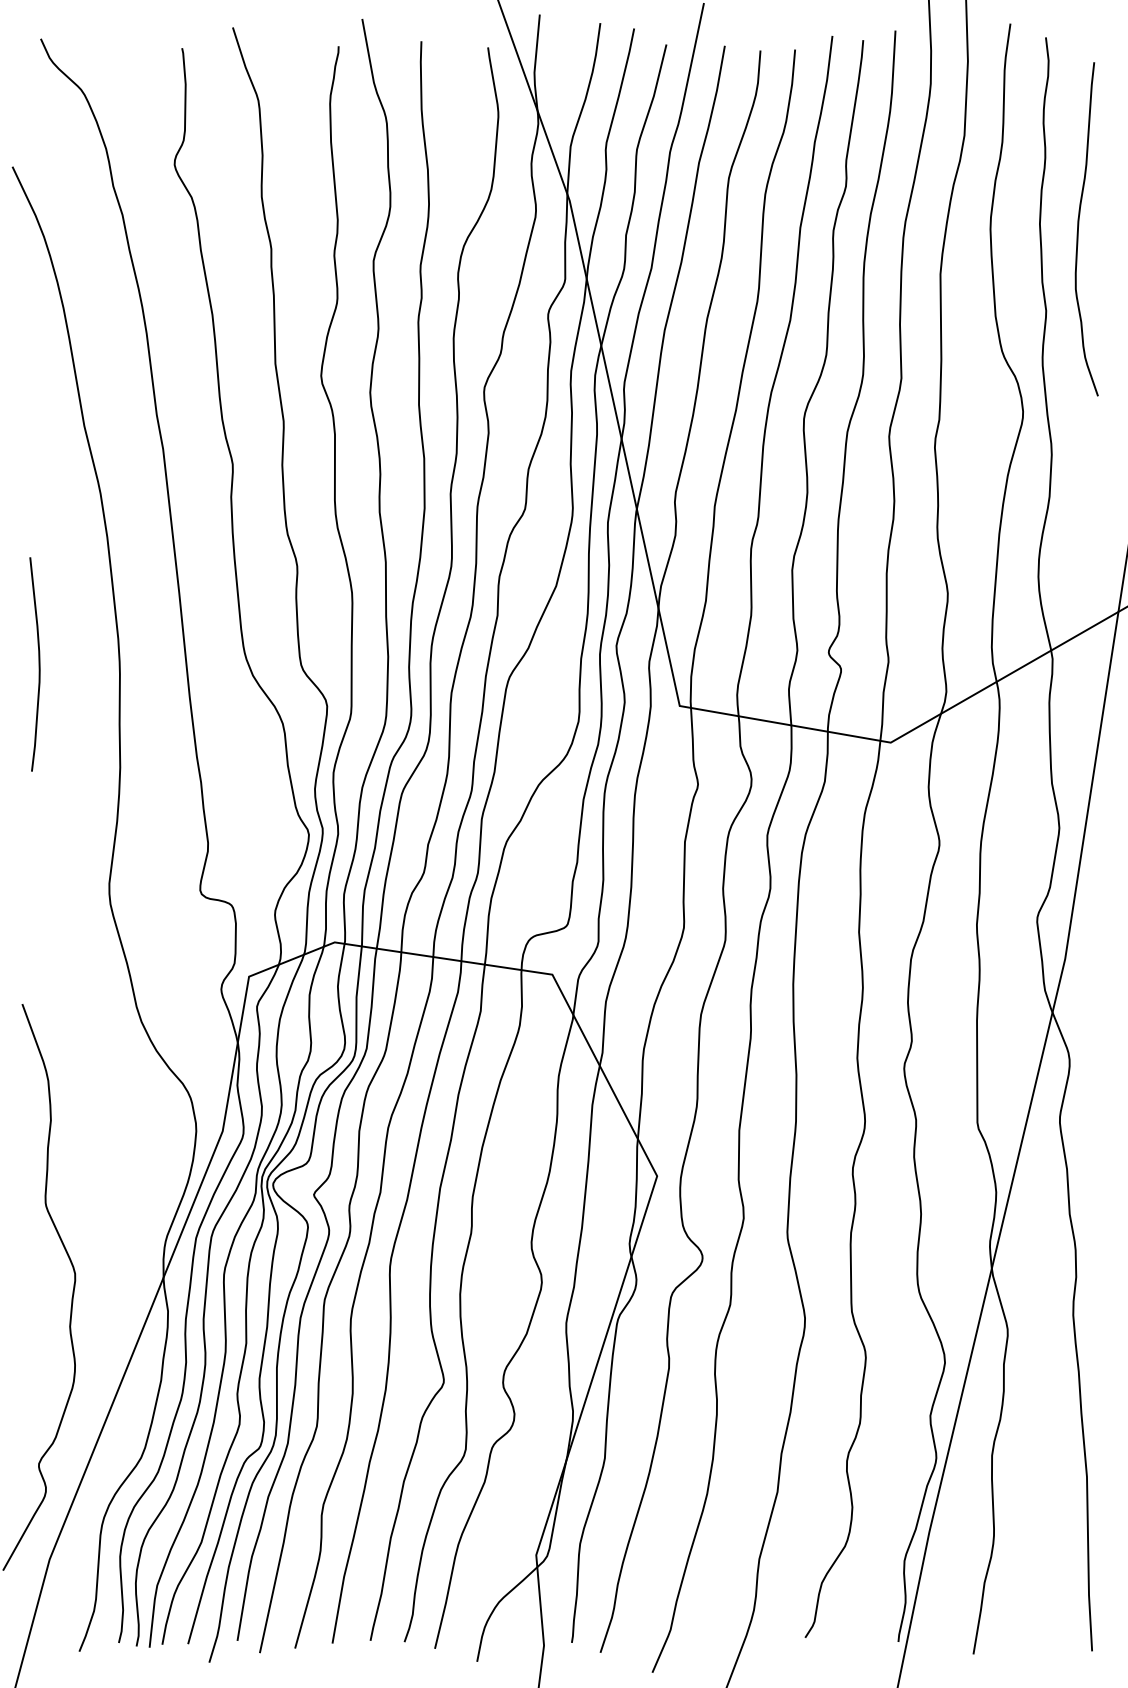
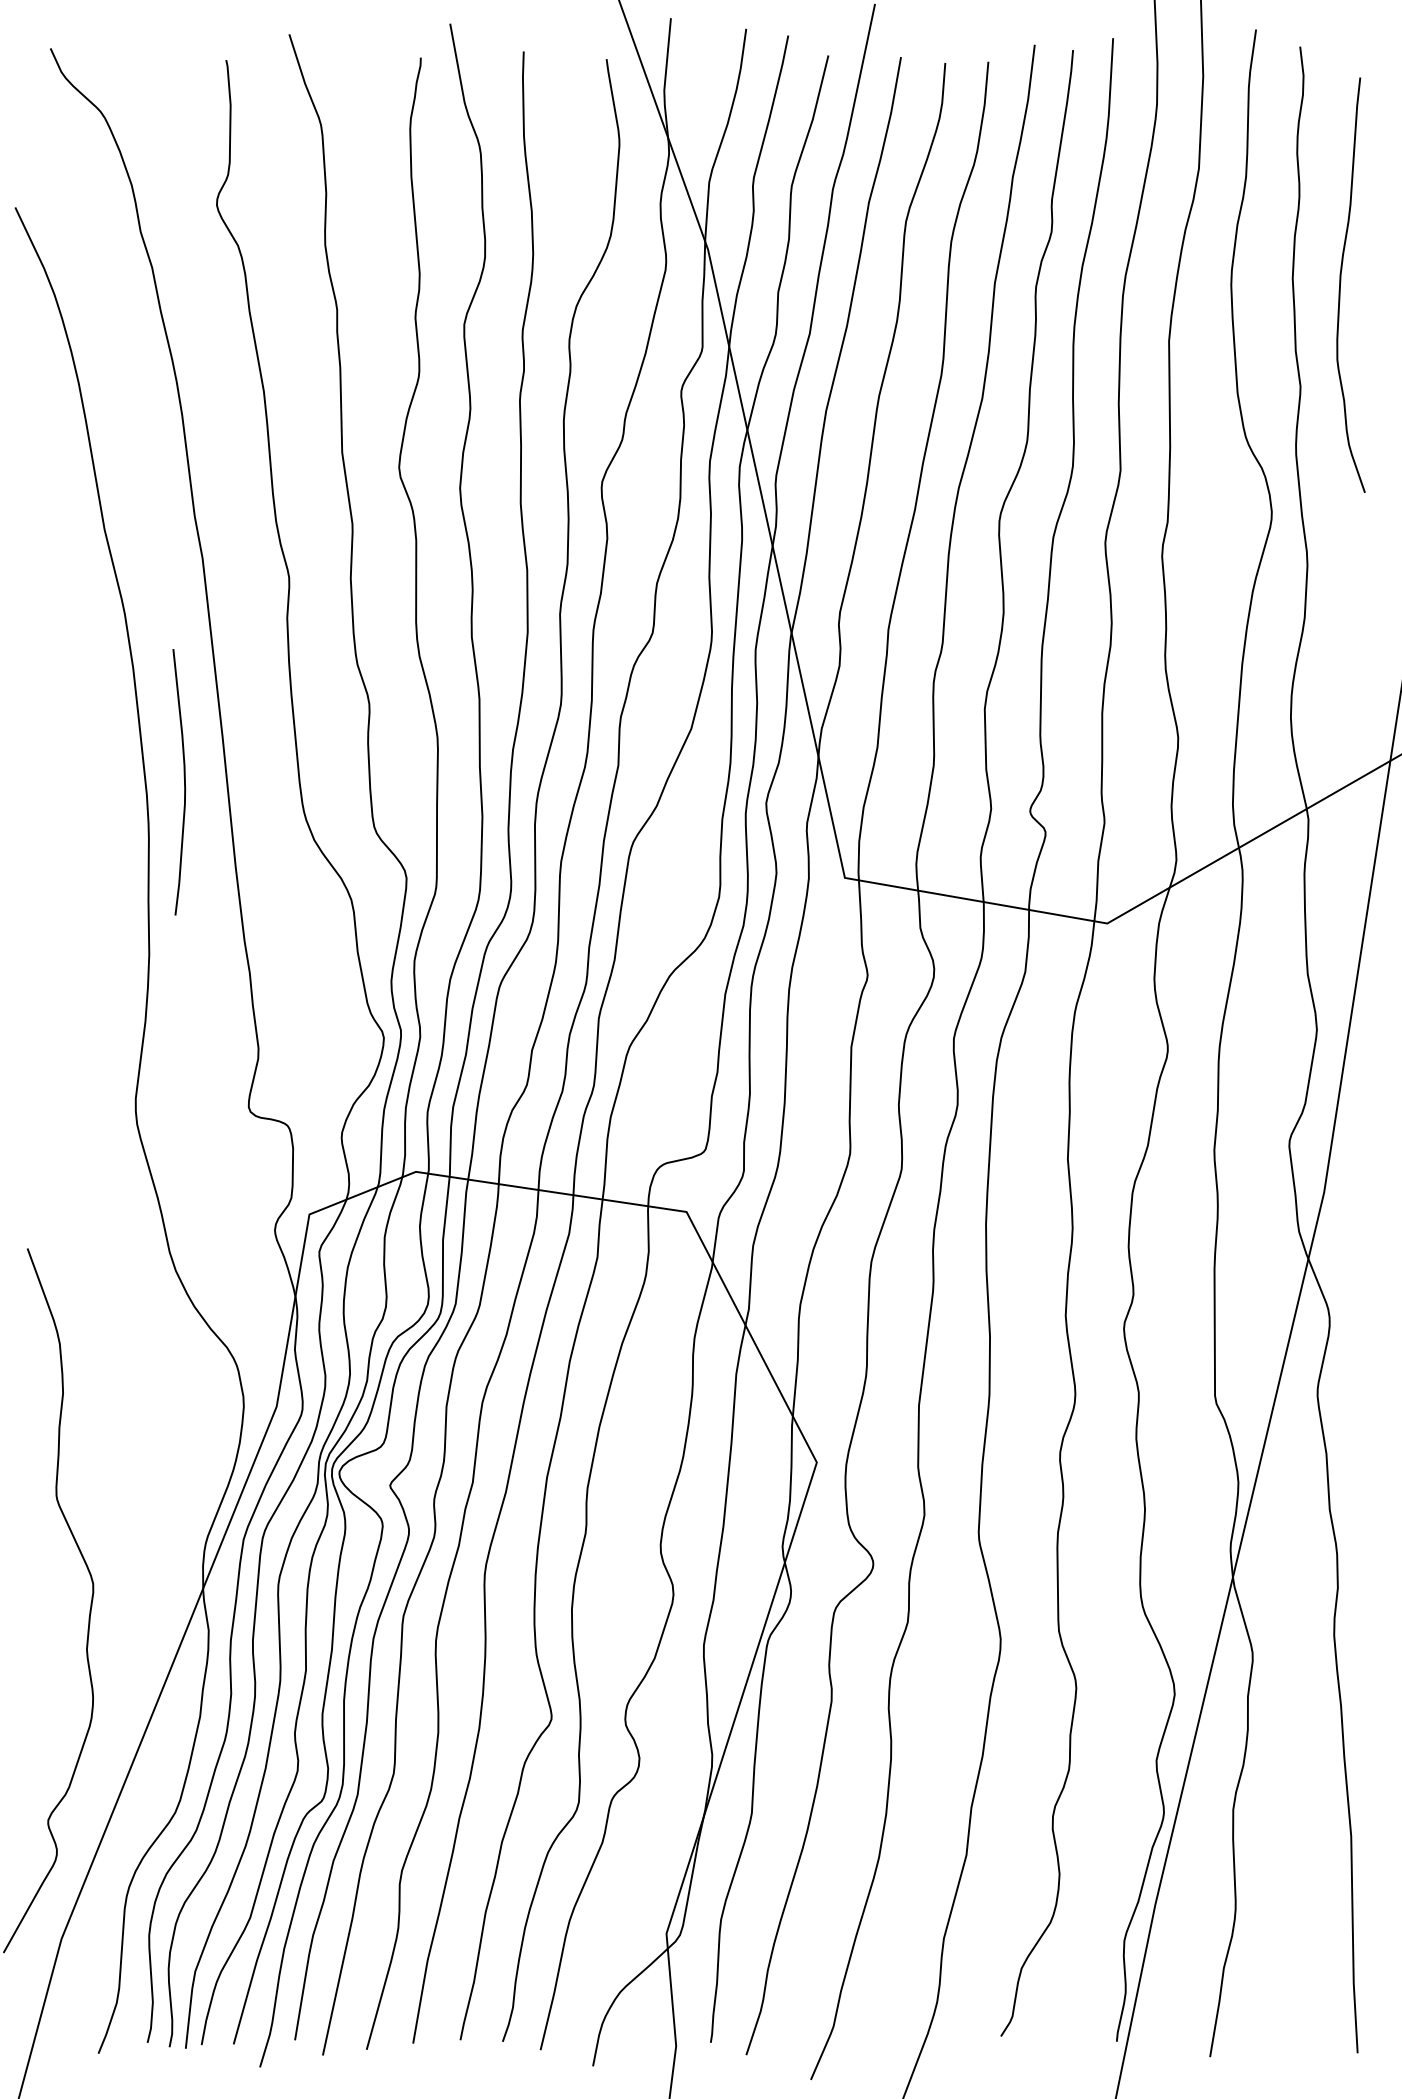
curve: (39, 664) -> (184, 782), moved

